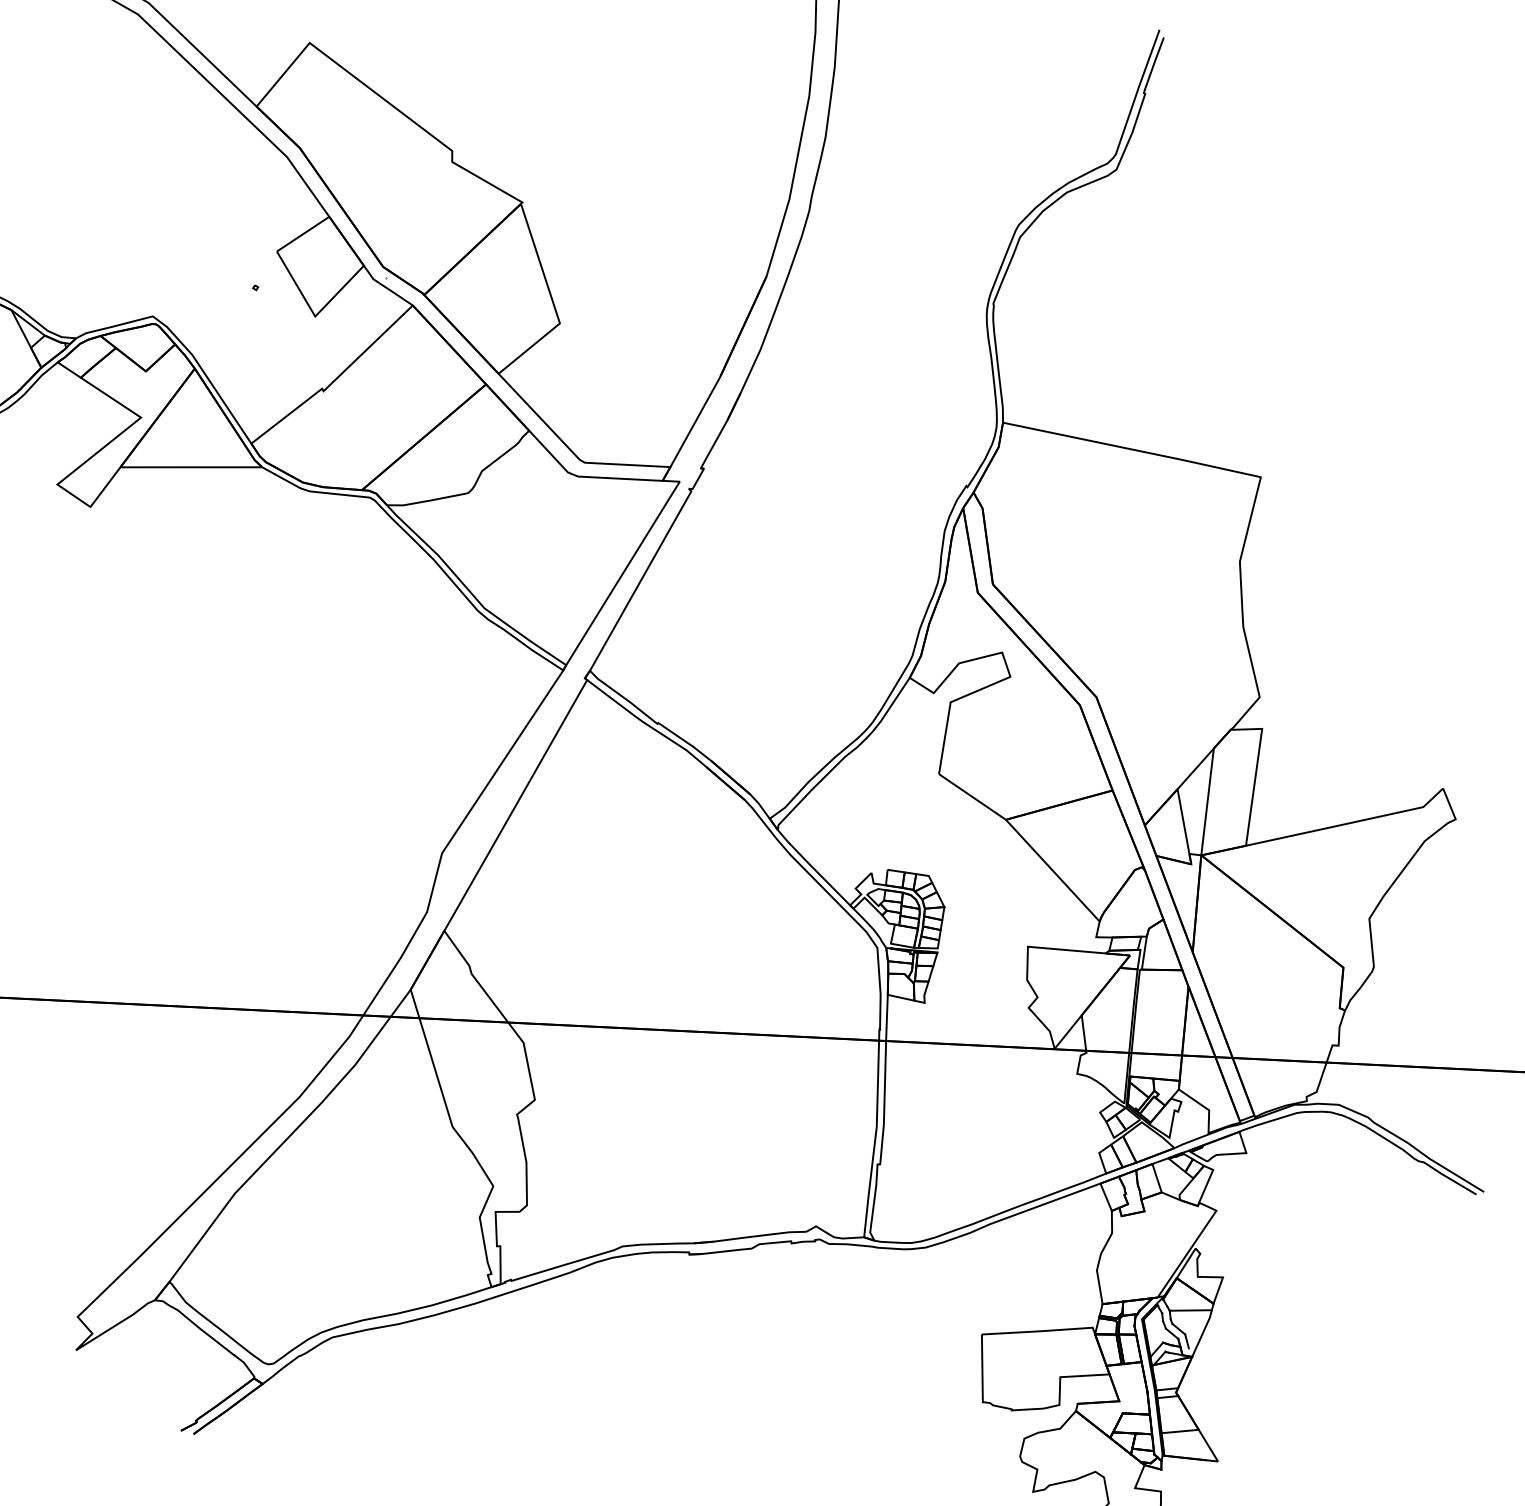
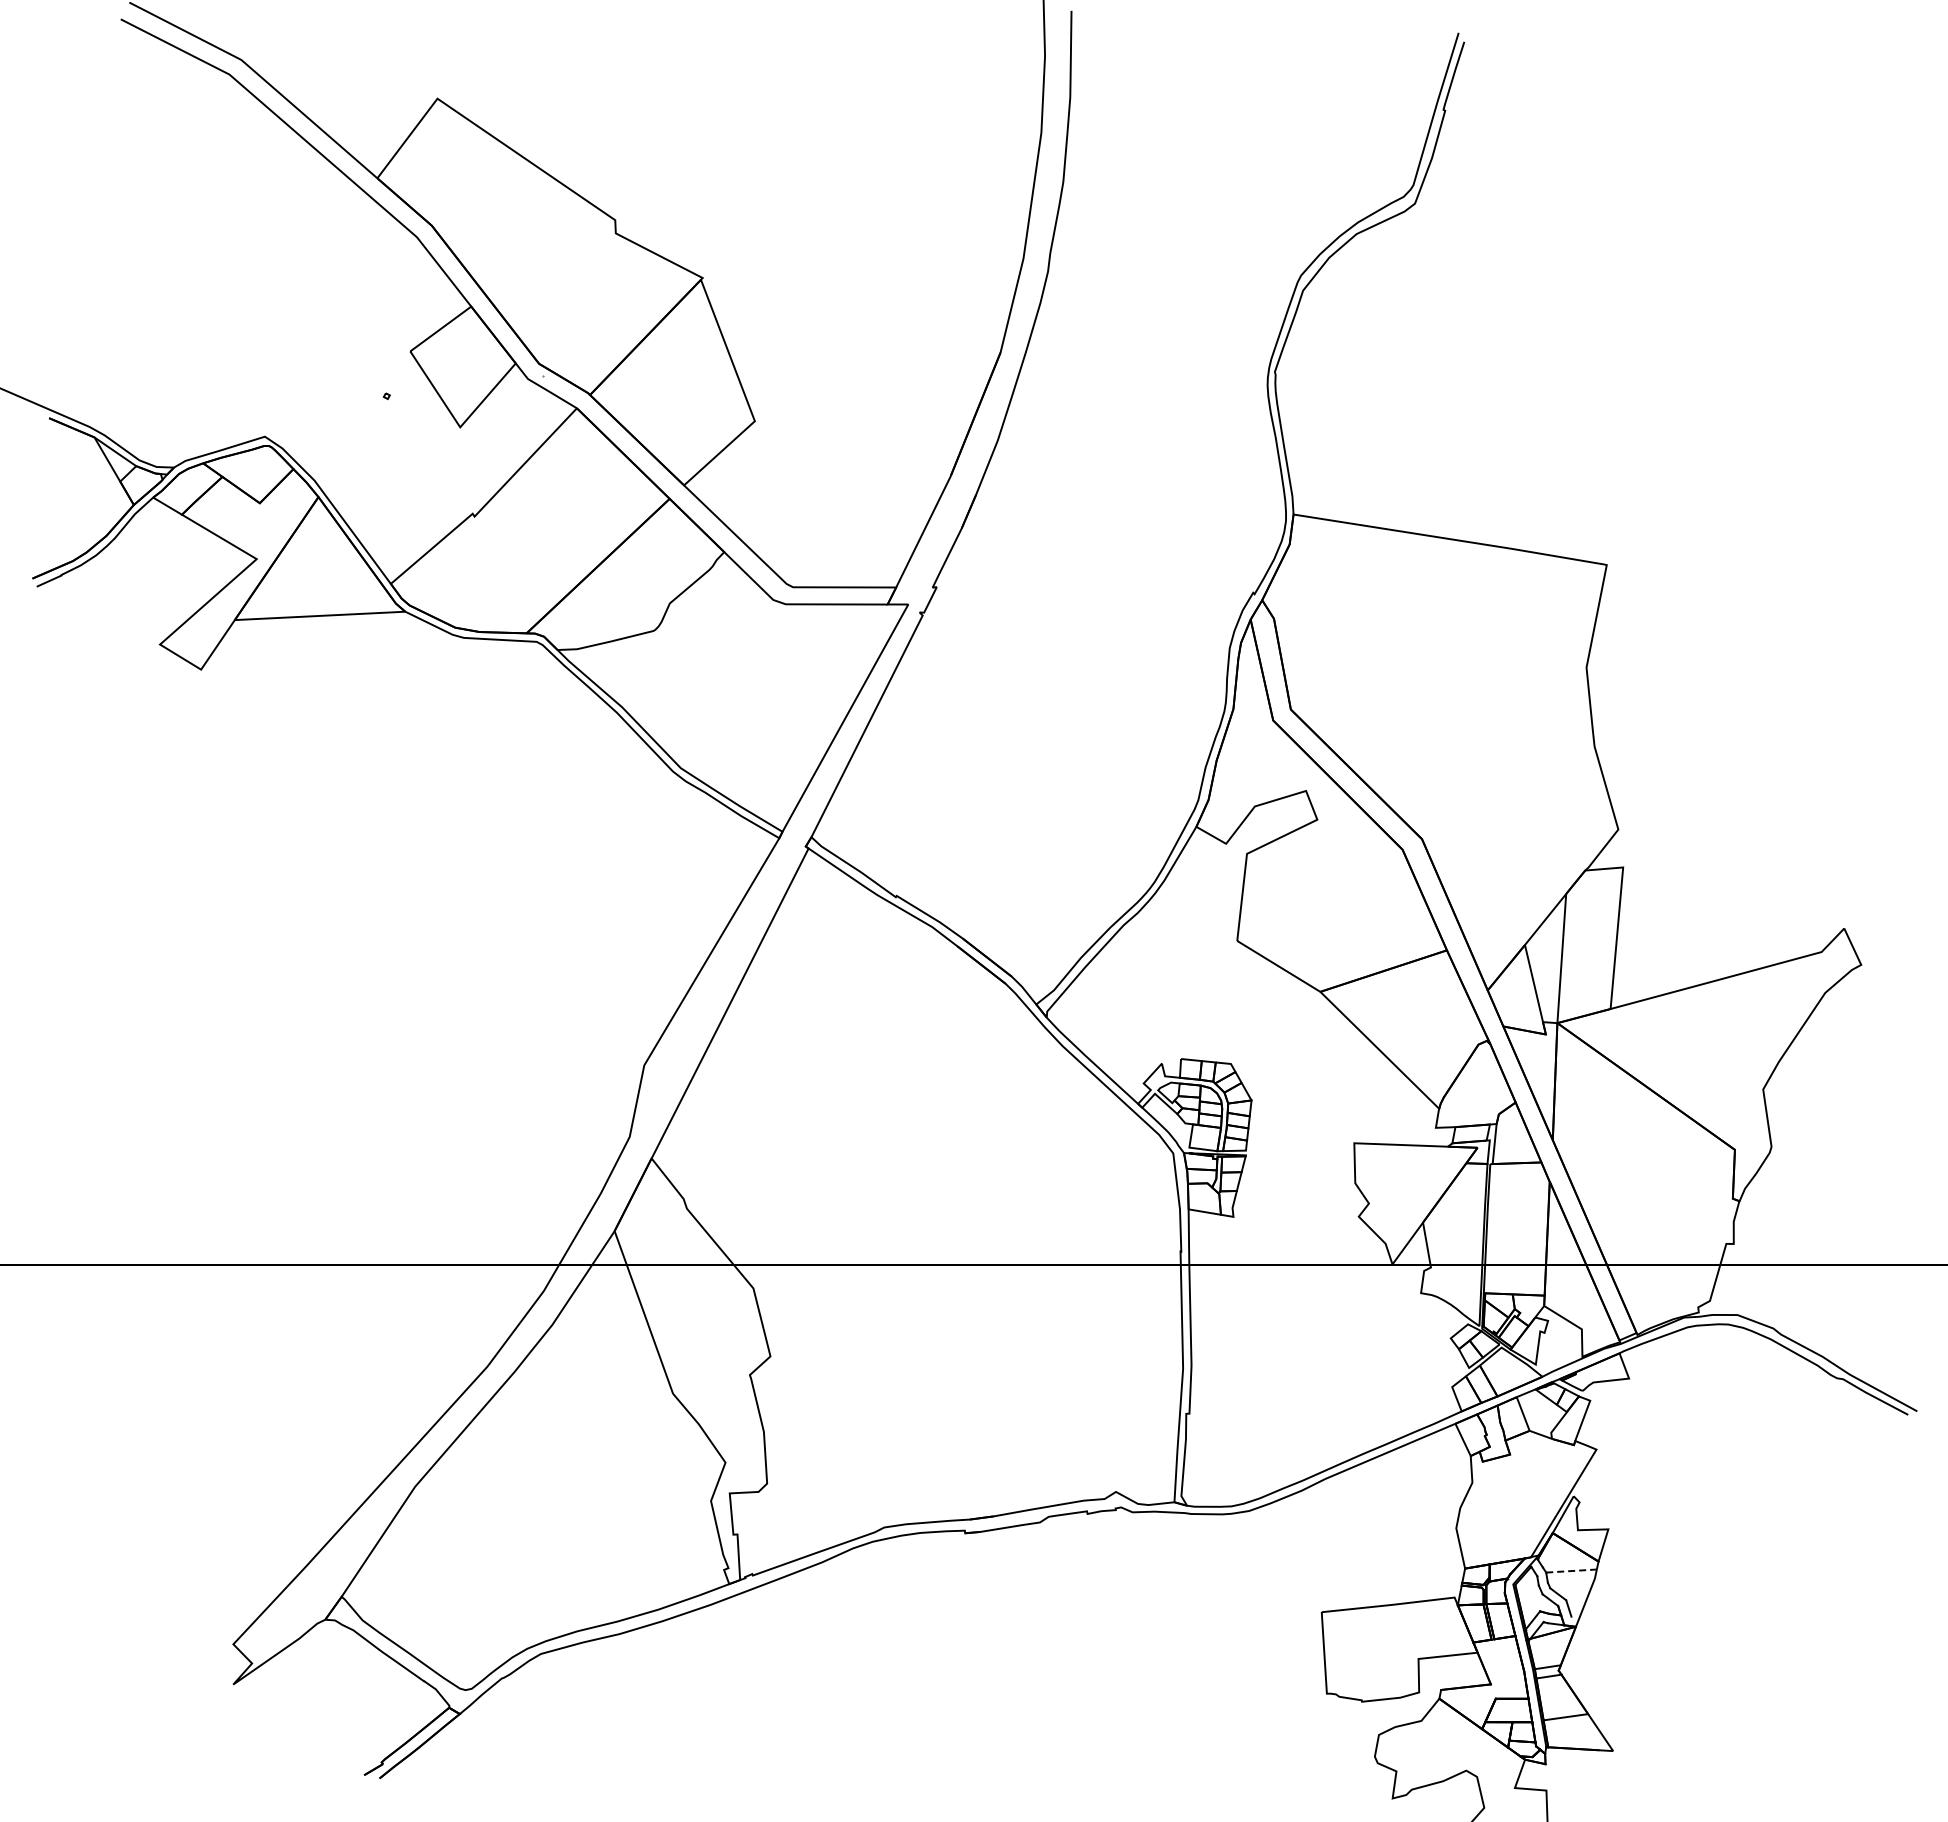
line: (1191, 1310) -> (1572, 1571), solid -> dashed

